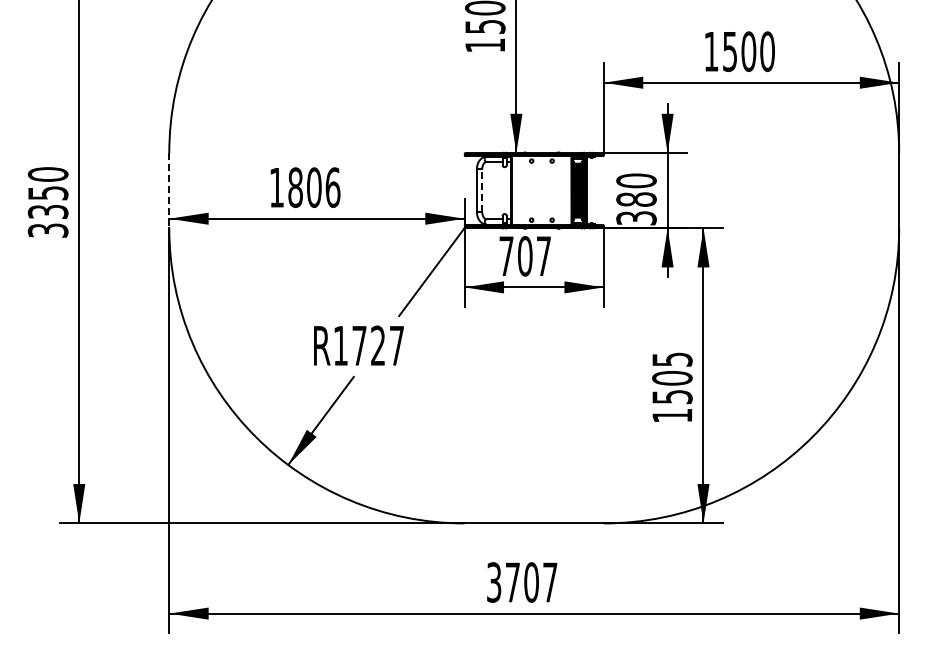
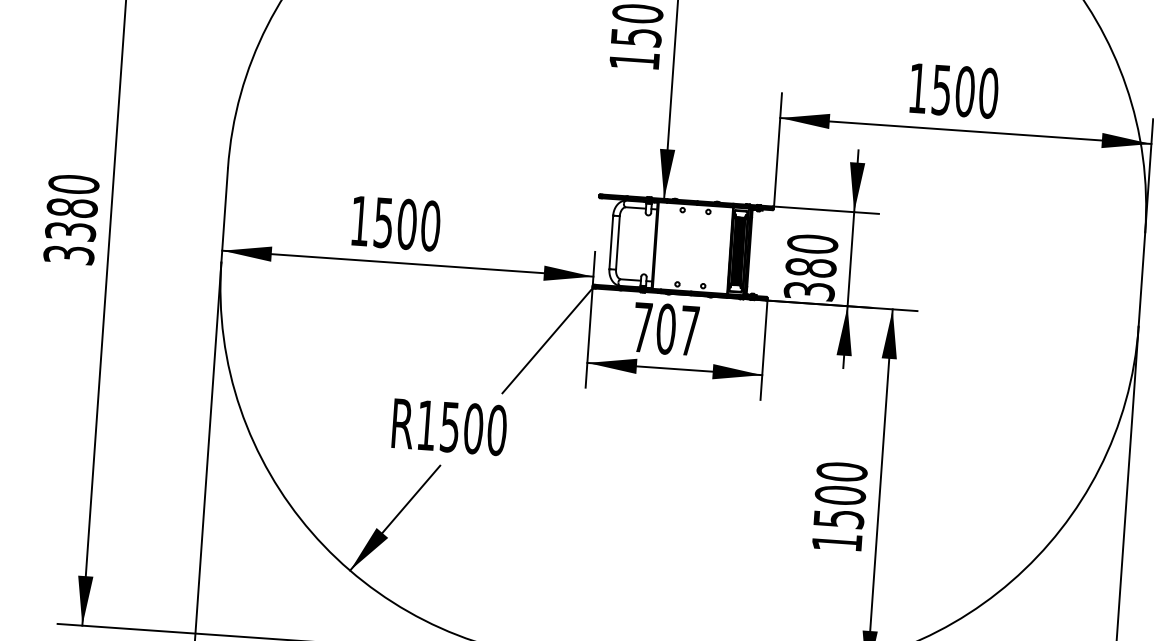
text: (314, 187) -> (407, 224), 1806 -> 1500
line: (482, 190) -> (618, 242), dashed -> solid
line: (169, 191) -> (224, 216), dashed -> solid
text: (47, 192) -> (71, 207), 3350 -> 3380
text: (378, 345) -> (474, 428), R1727 -> R1500
text: (672, 359) -> (842, 471), 1505 -> 1500

